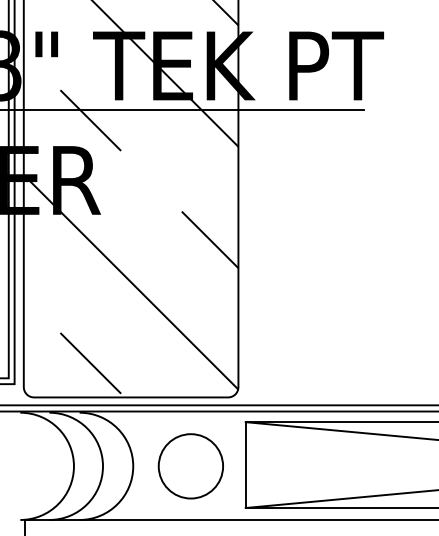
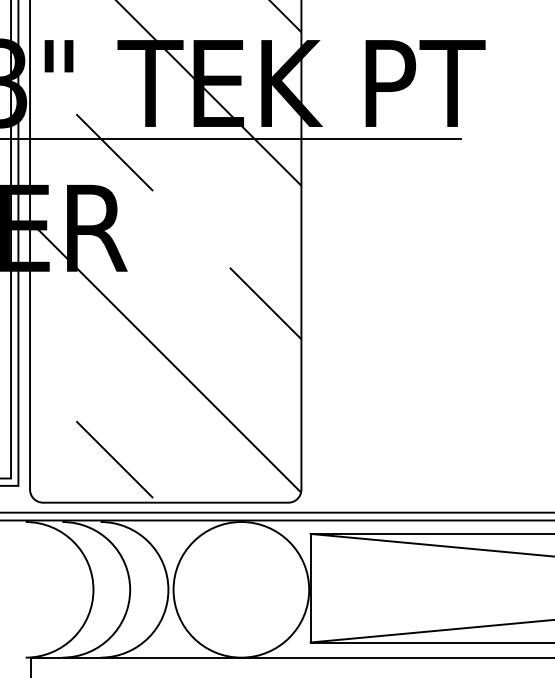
circle: (191, 466) -> (241, 589), size x1.67

